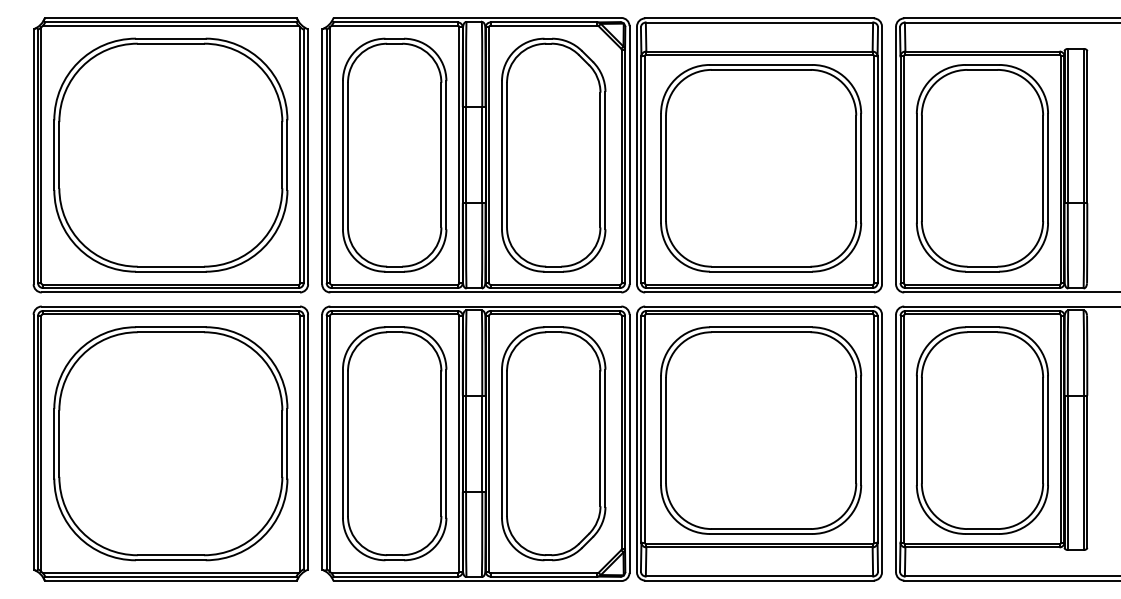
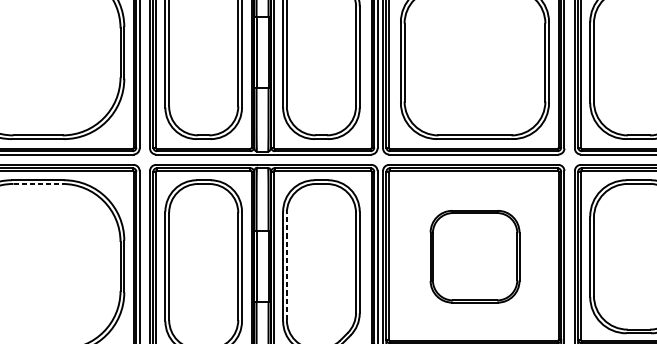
line: (171, 332) -> (38, 184), solid -> dashed
part: (761, 430) -> (475, 256), size x0.6
line: (507, 443) -> (287, 266), solid -> dashed

